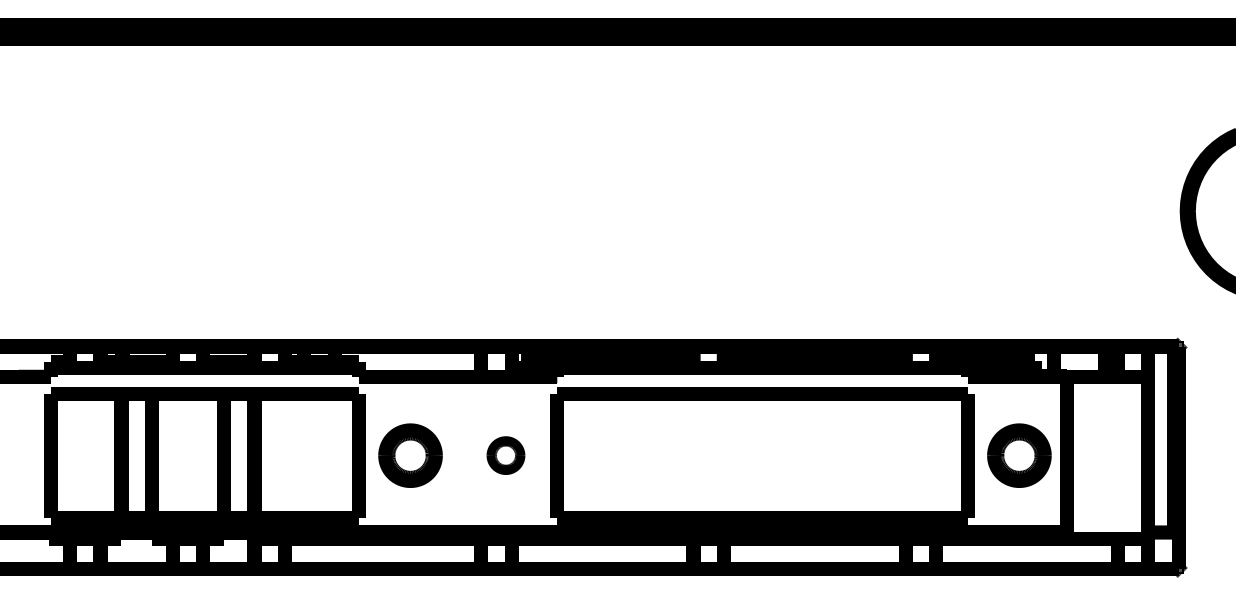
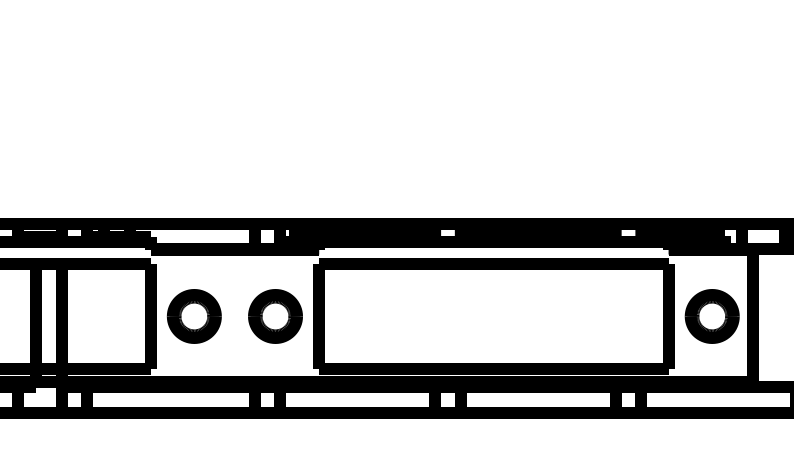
part: (505, 455) -> (275, 316), size x1.67

